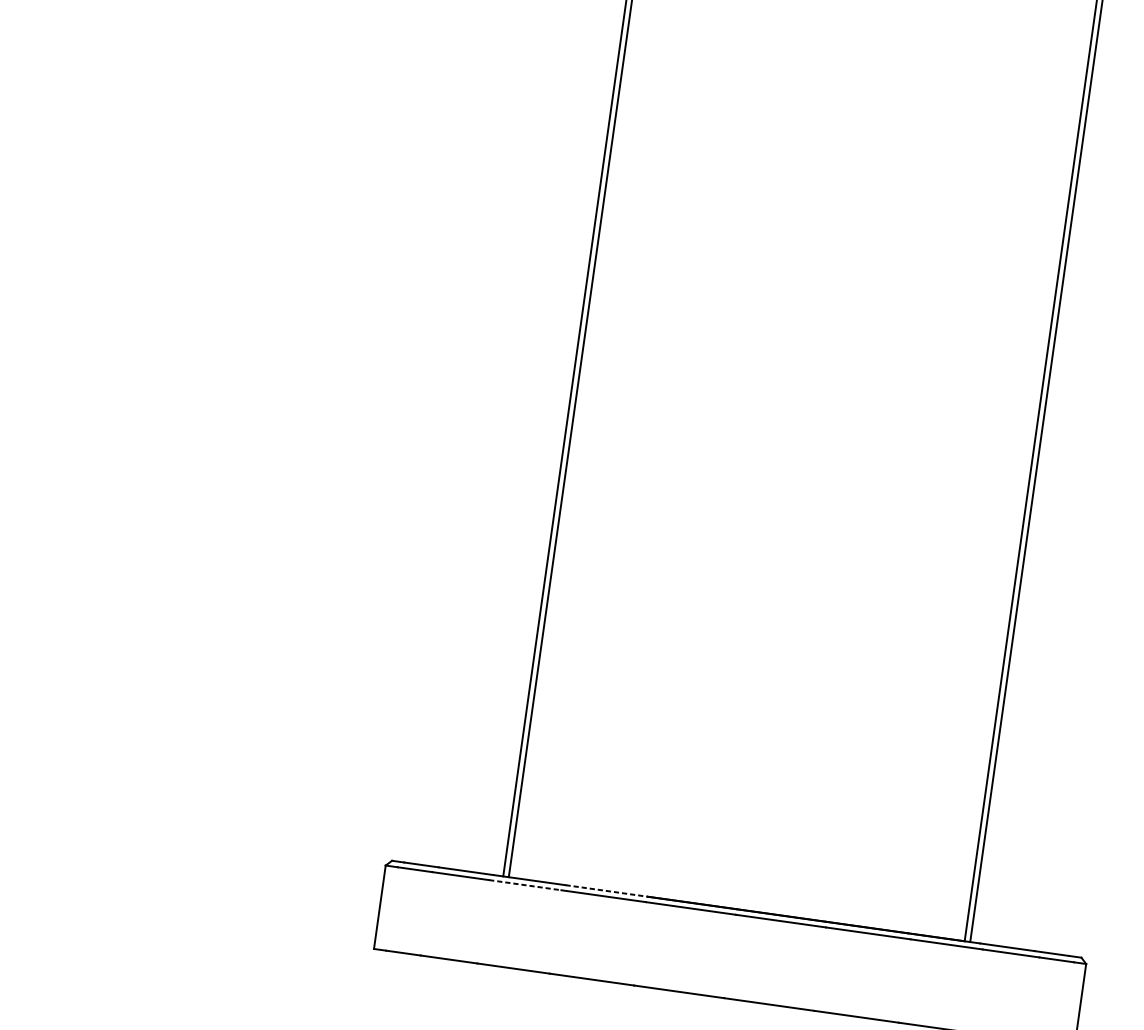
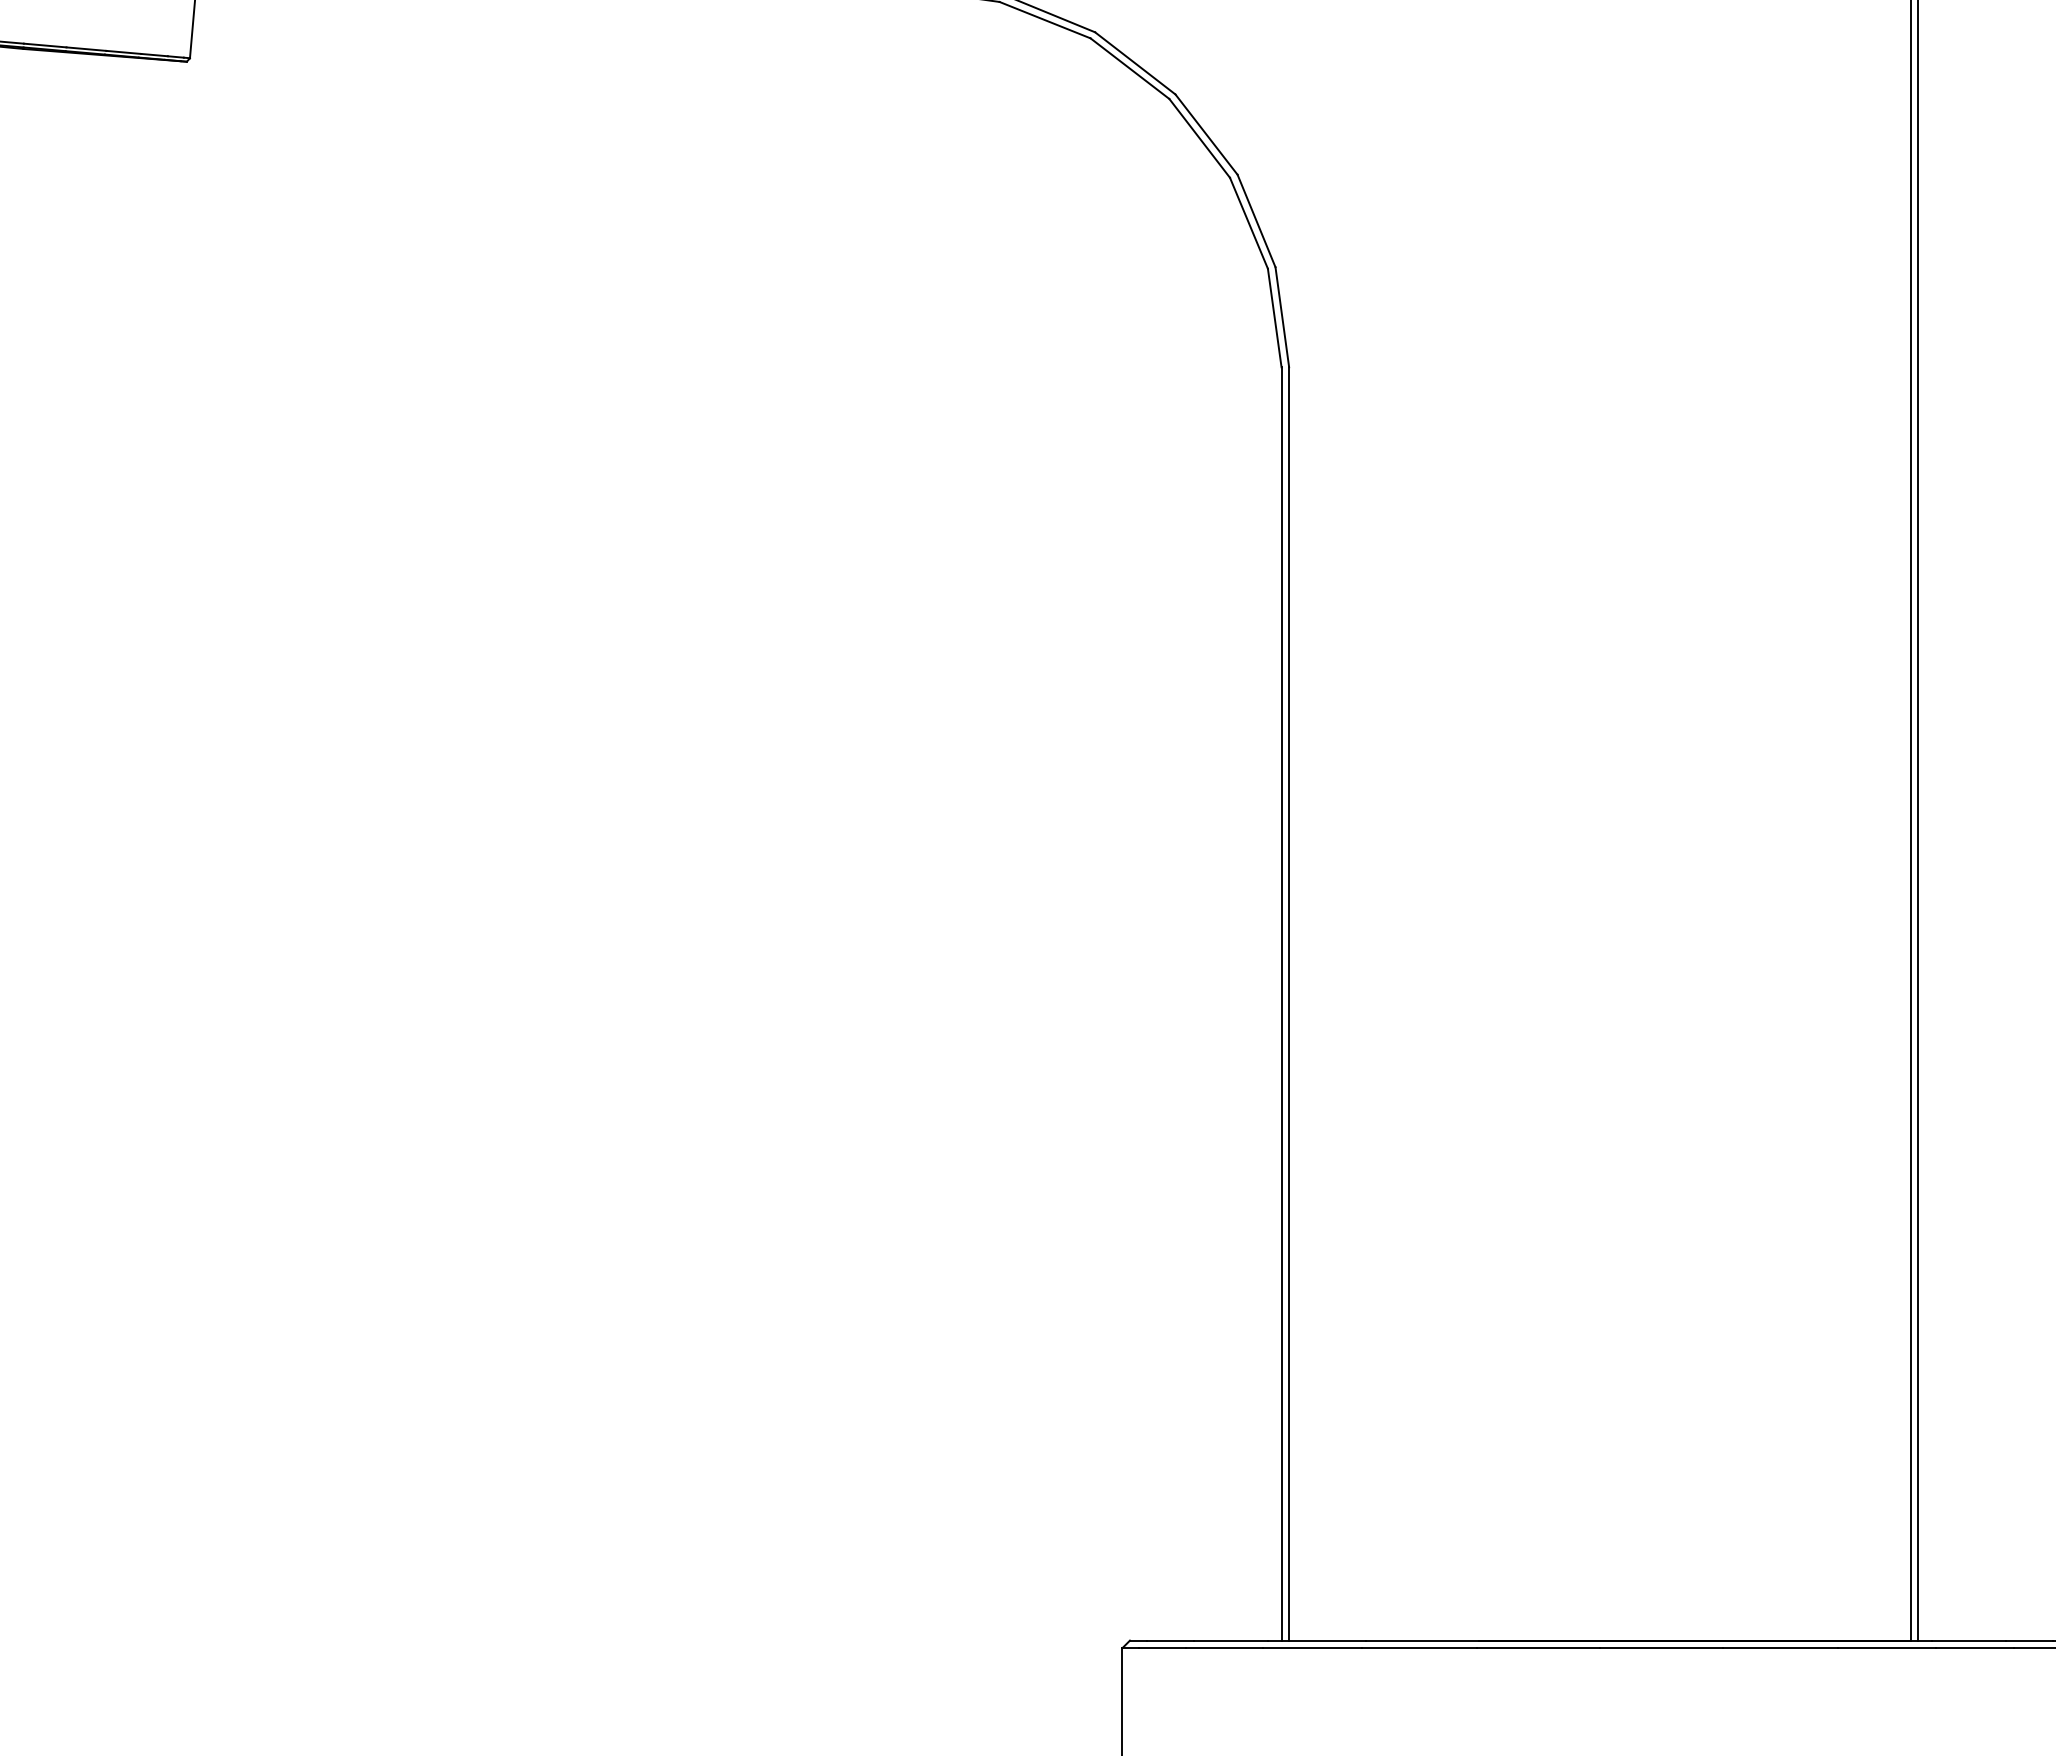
line: (525, 885) -> (1313, 1648), dashed -> solid
line: (607, 890) -> (1423, 1640), dashed -> solid

